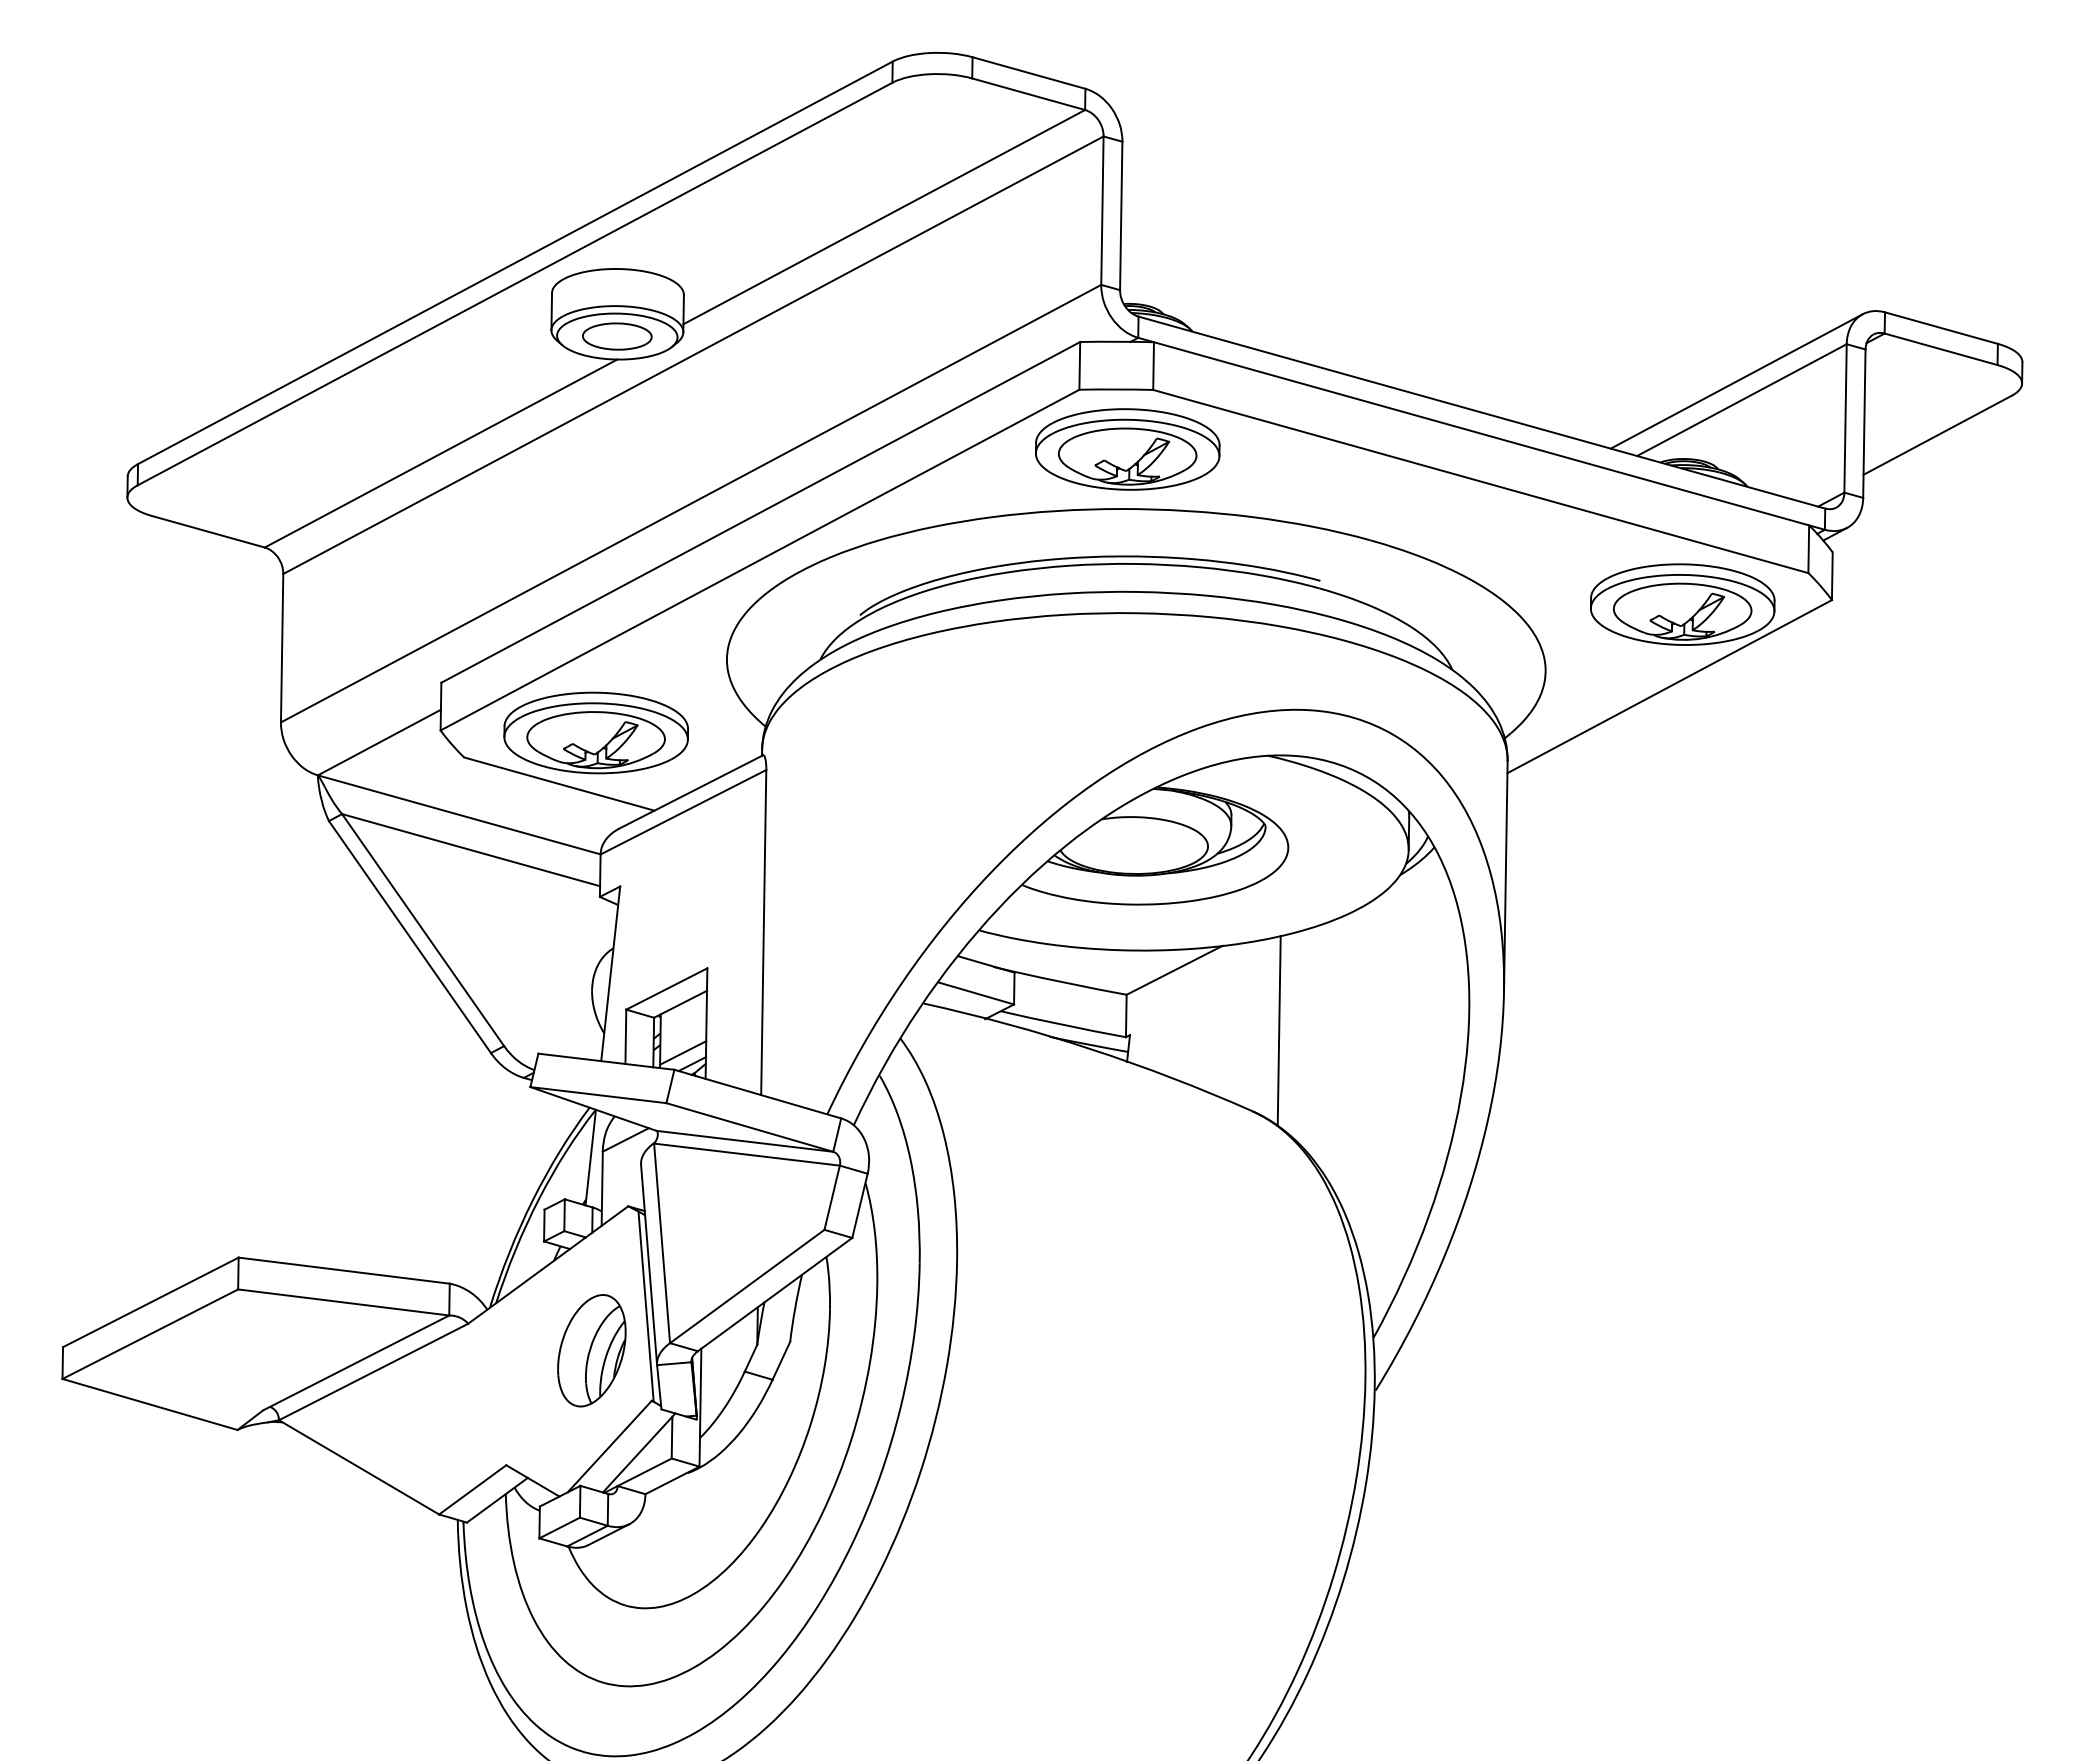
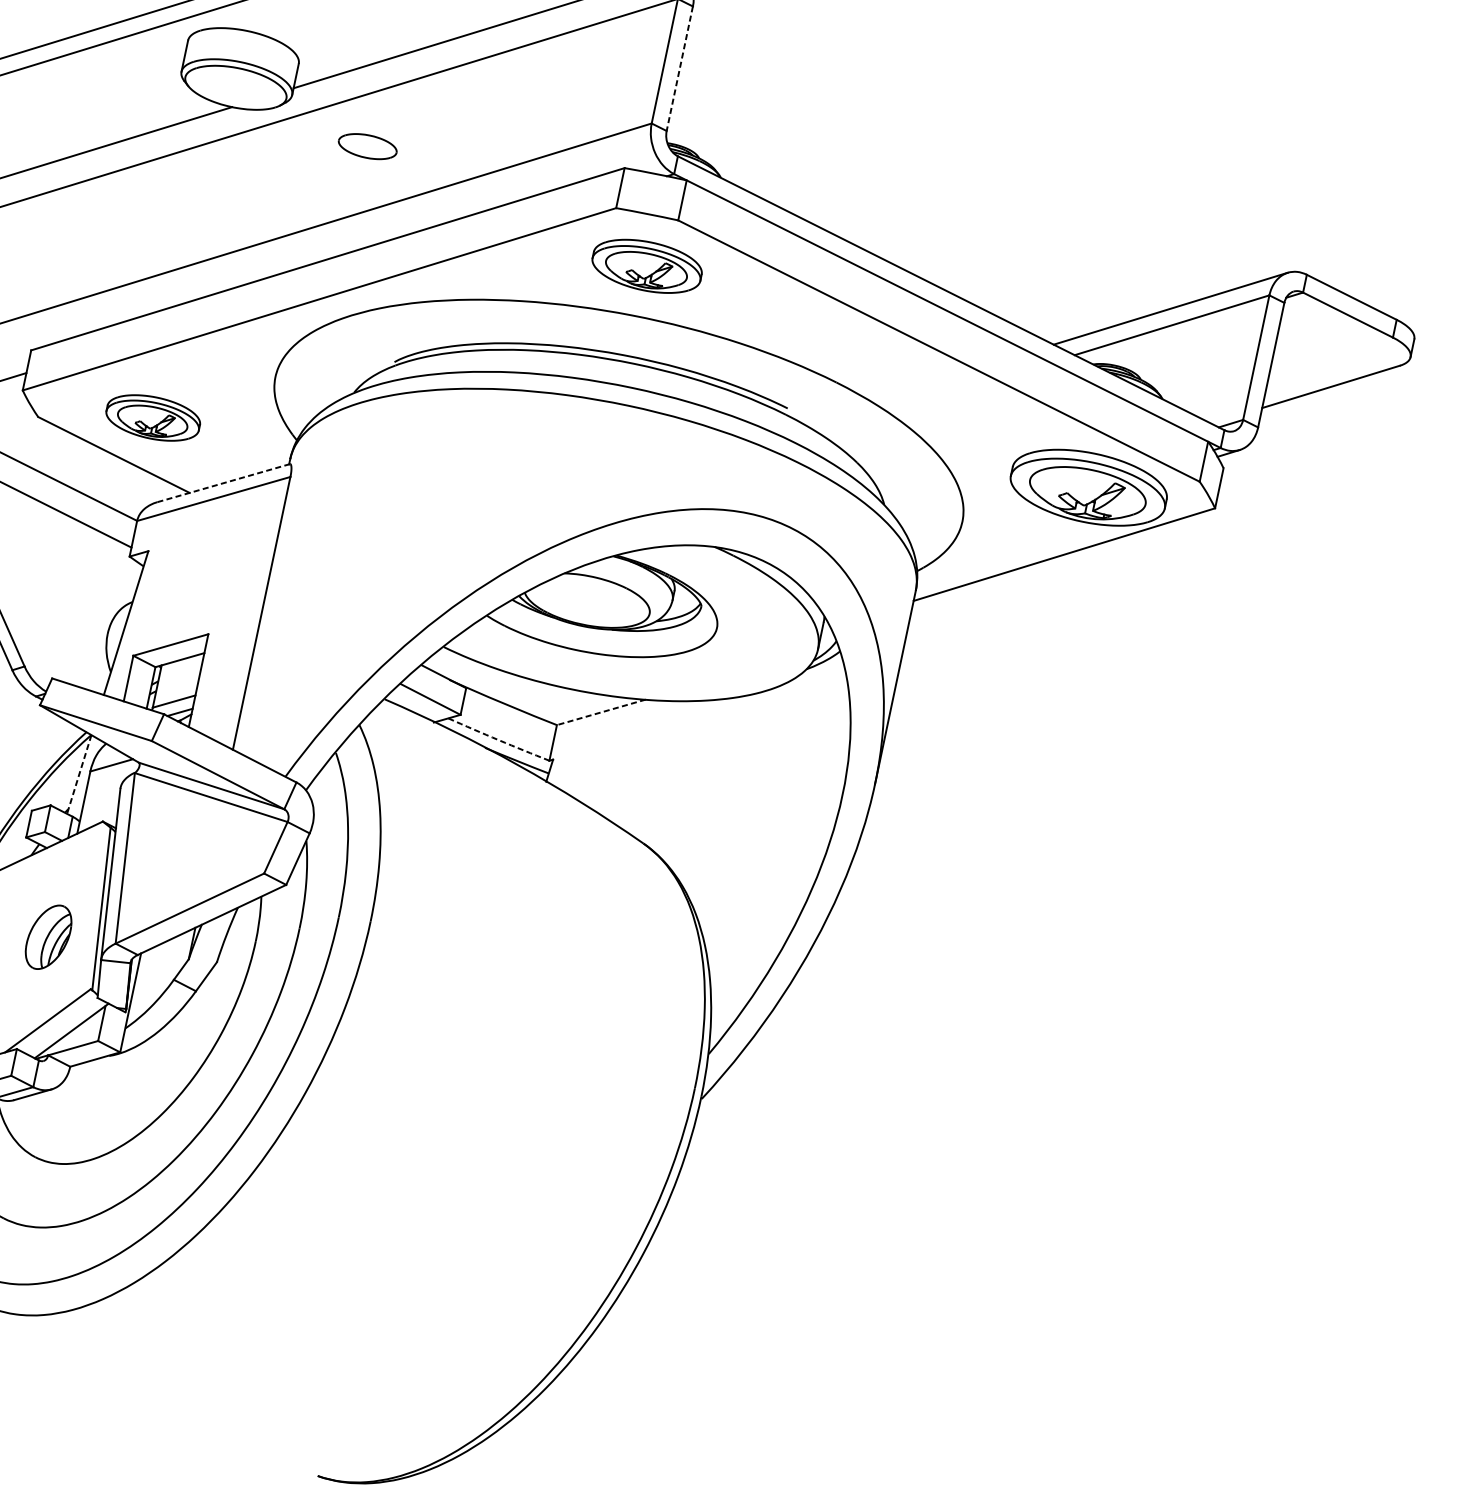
line: (1121, 216) -> (679, 69), solid -> dashed
part: (617, 336) -> (367, 146), moved
part: (1127, 449) -> (646, 266), size x0.7
part: (595, 732) -> (152, 417), size x0.6
line: (691, 791) -> (223, 482), solid -> dashed
line: (1174, 970) -> (601, 712), solid -> dashed
arc: (1063, 1024) -> (498, 739), solid -> dashed
line: (1278, 1030) -> (678, 780), removed
line: (590, 1158) -> (78, 775), solid -> dashed
part: (591, 1350) -> (48, 936), size x0.7

